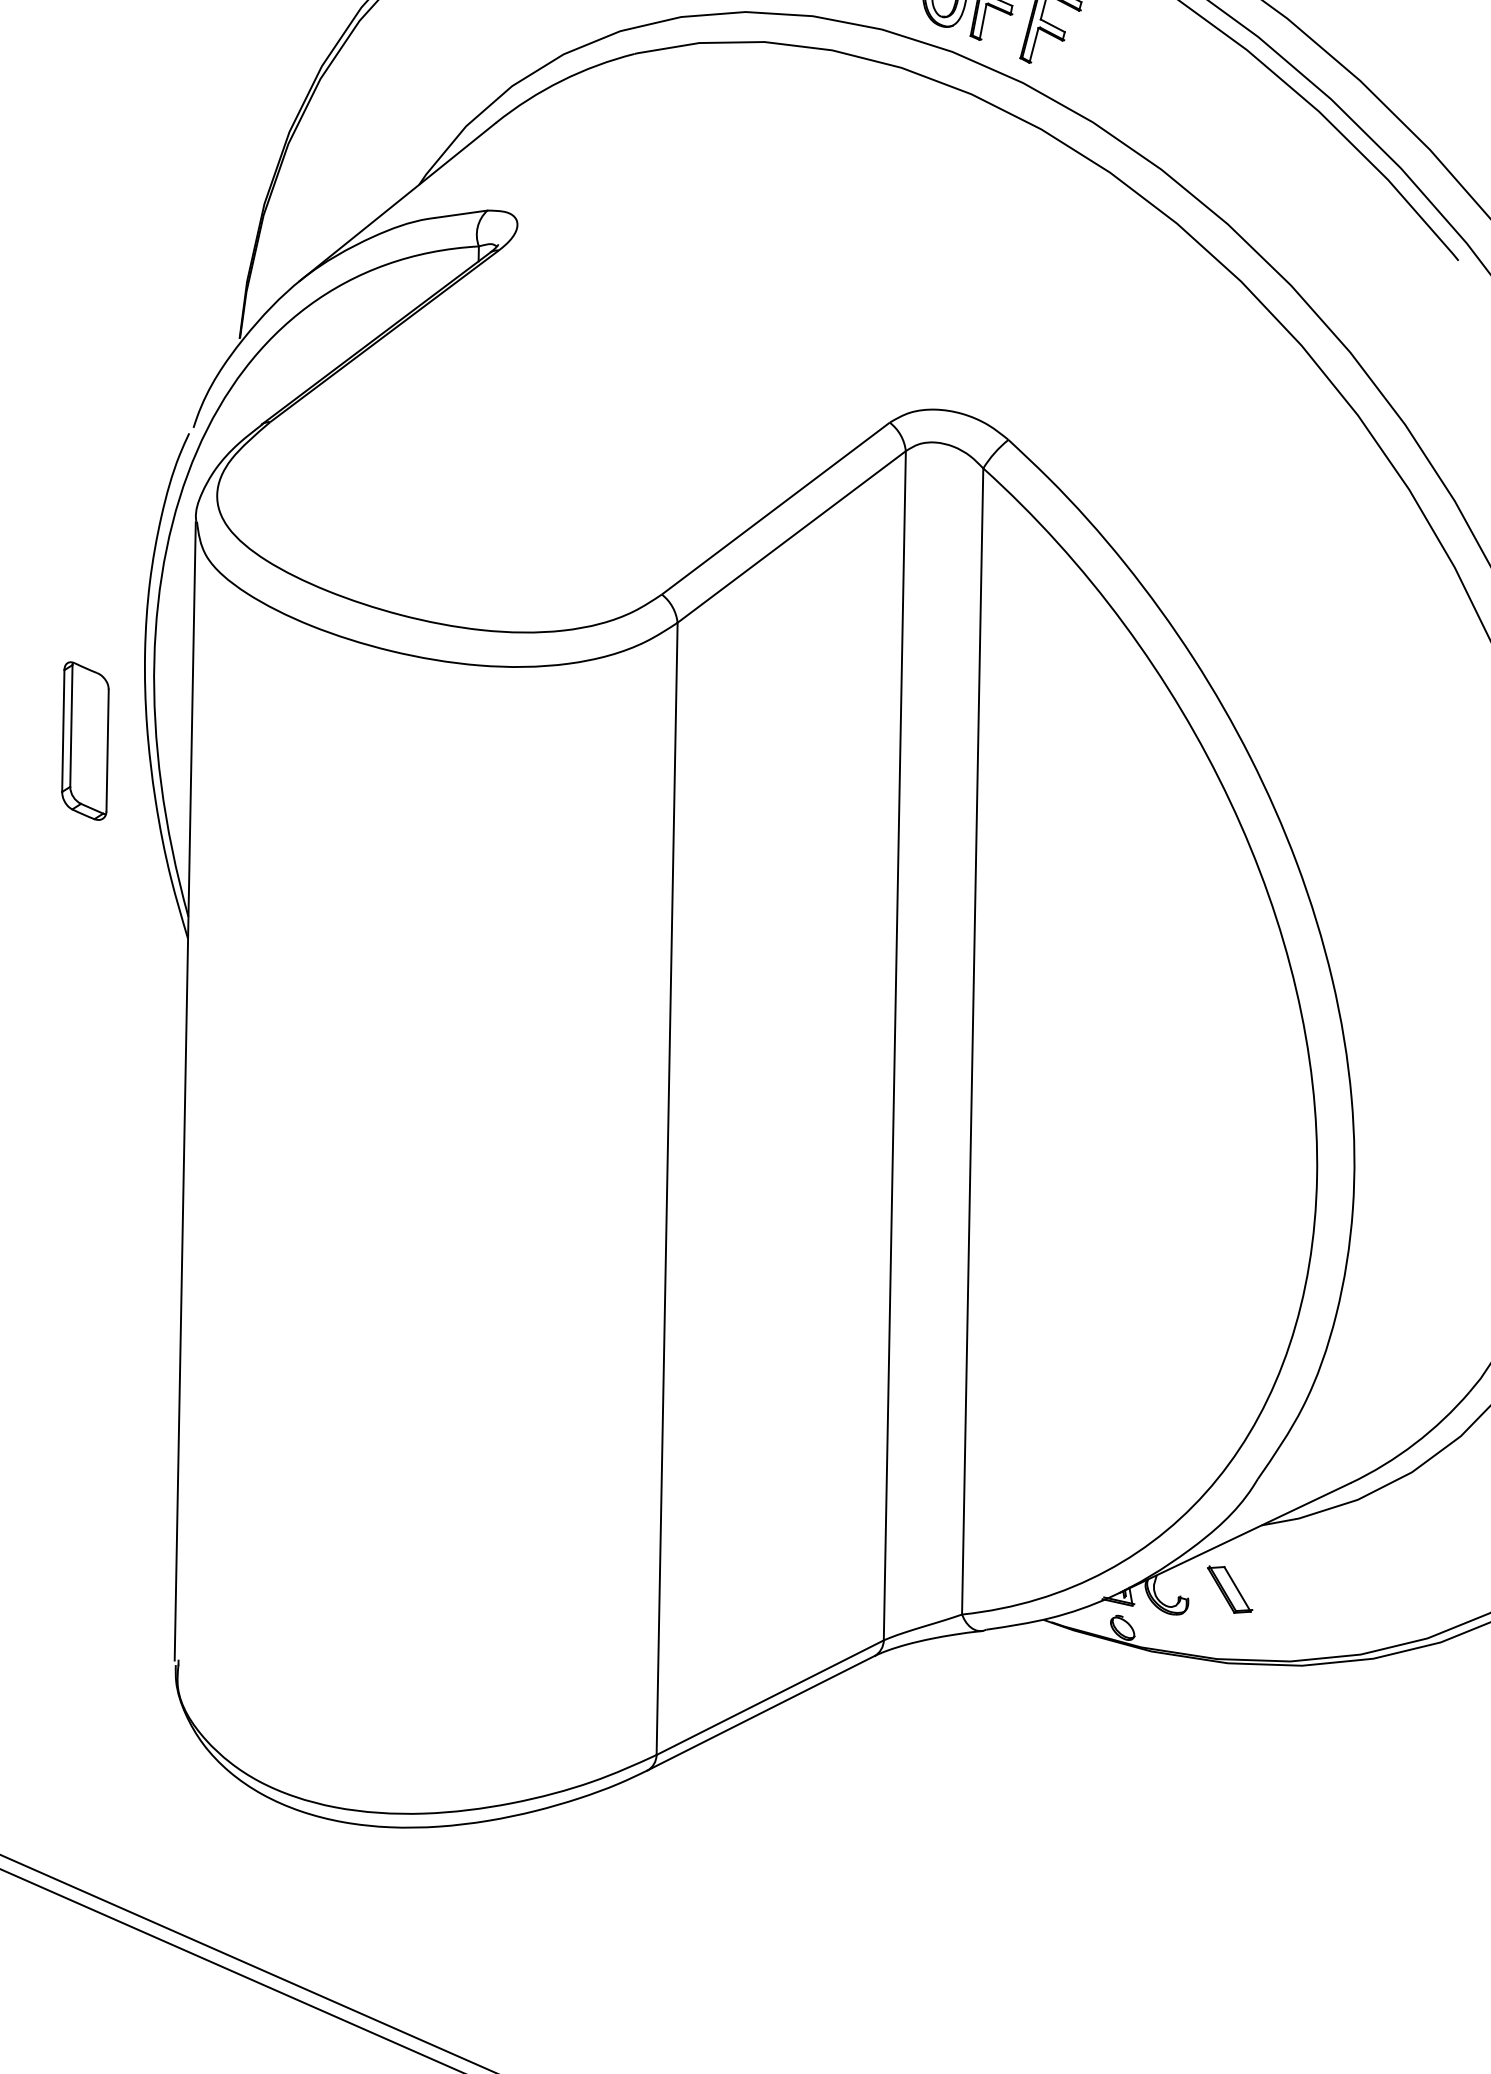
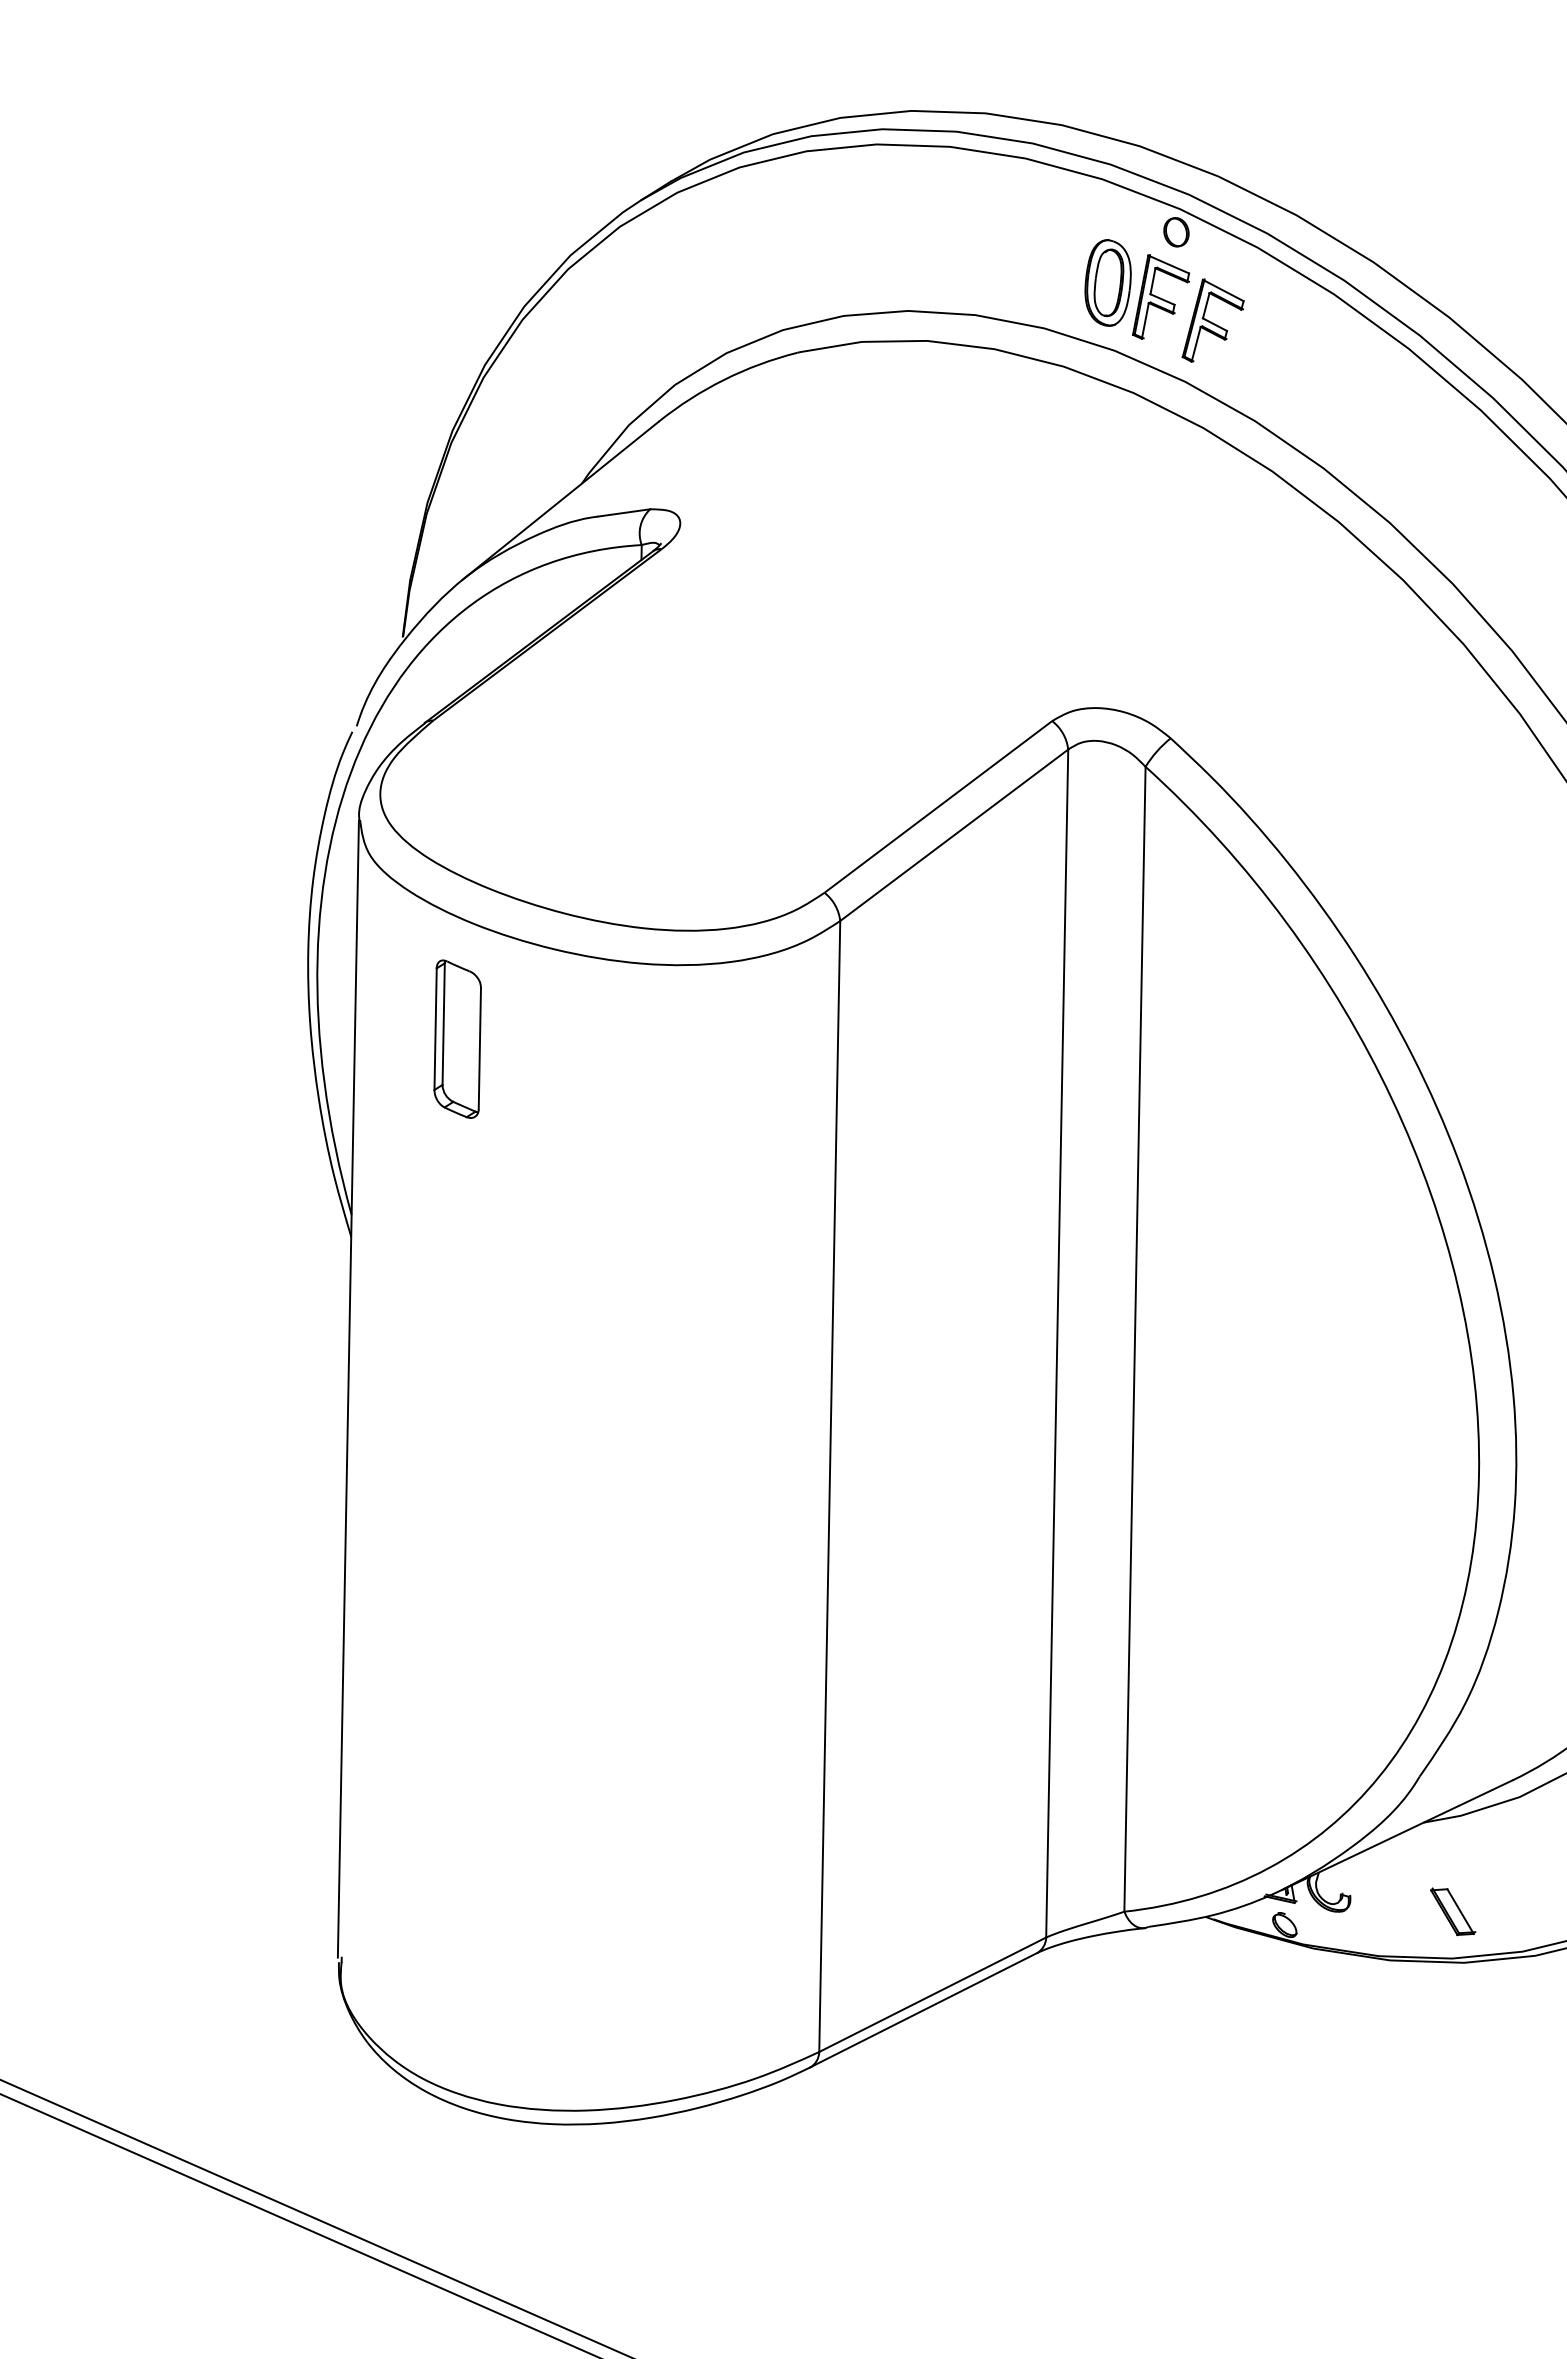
part: (85, 740) -> (457, 1038), moved
part: (1230, 1589) -> (1453, 1911), moved

